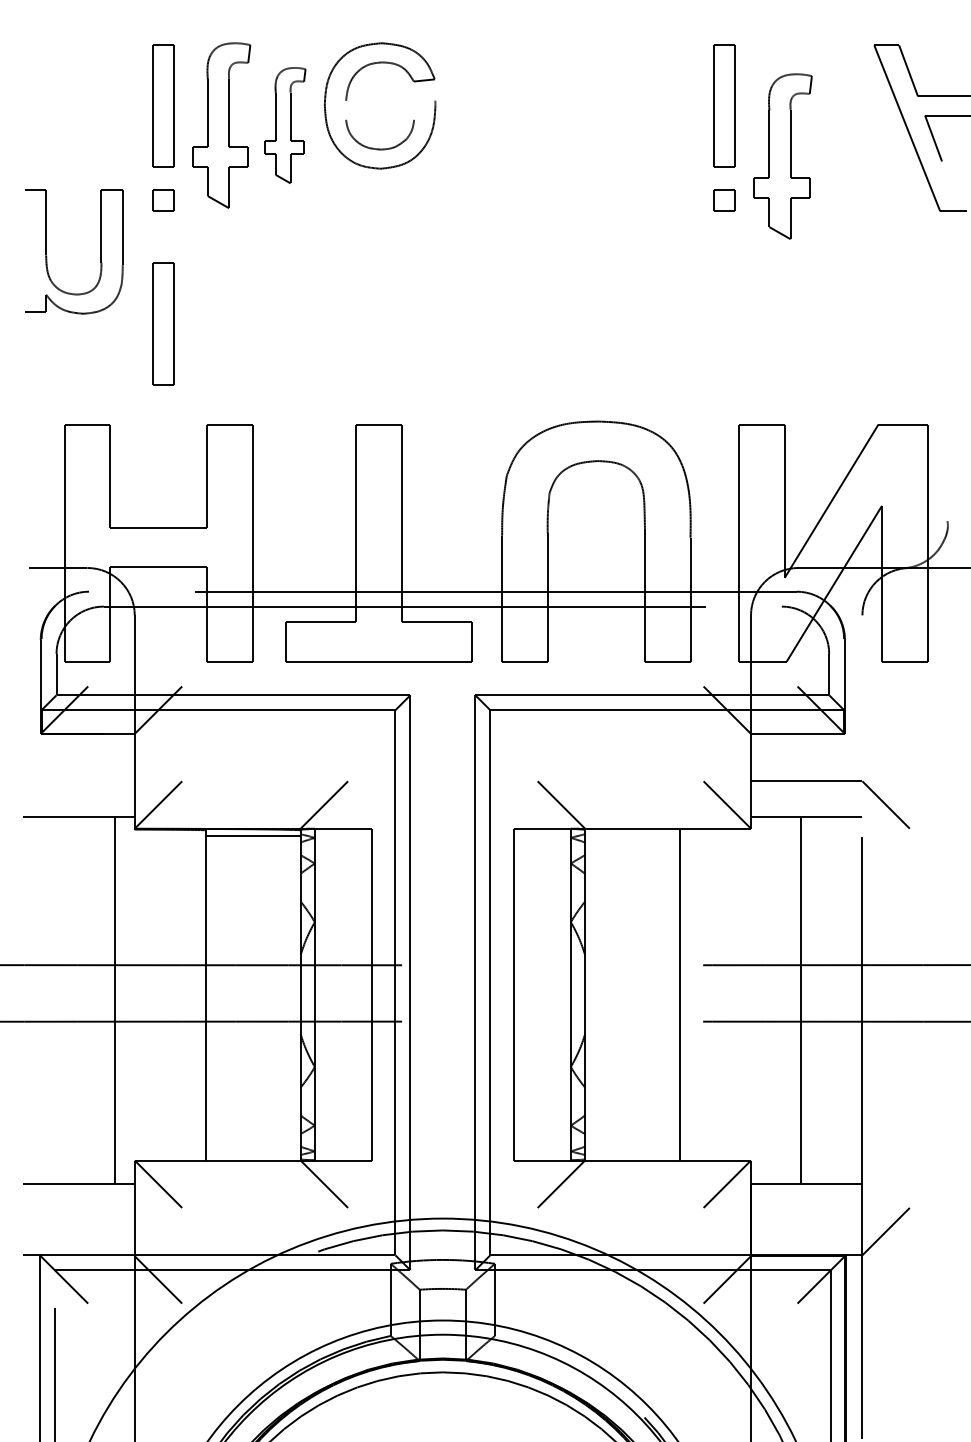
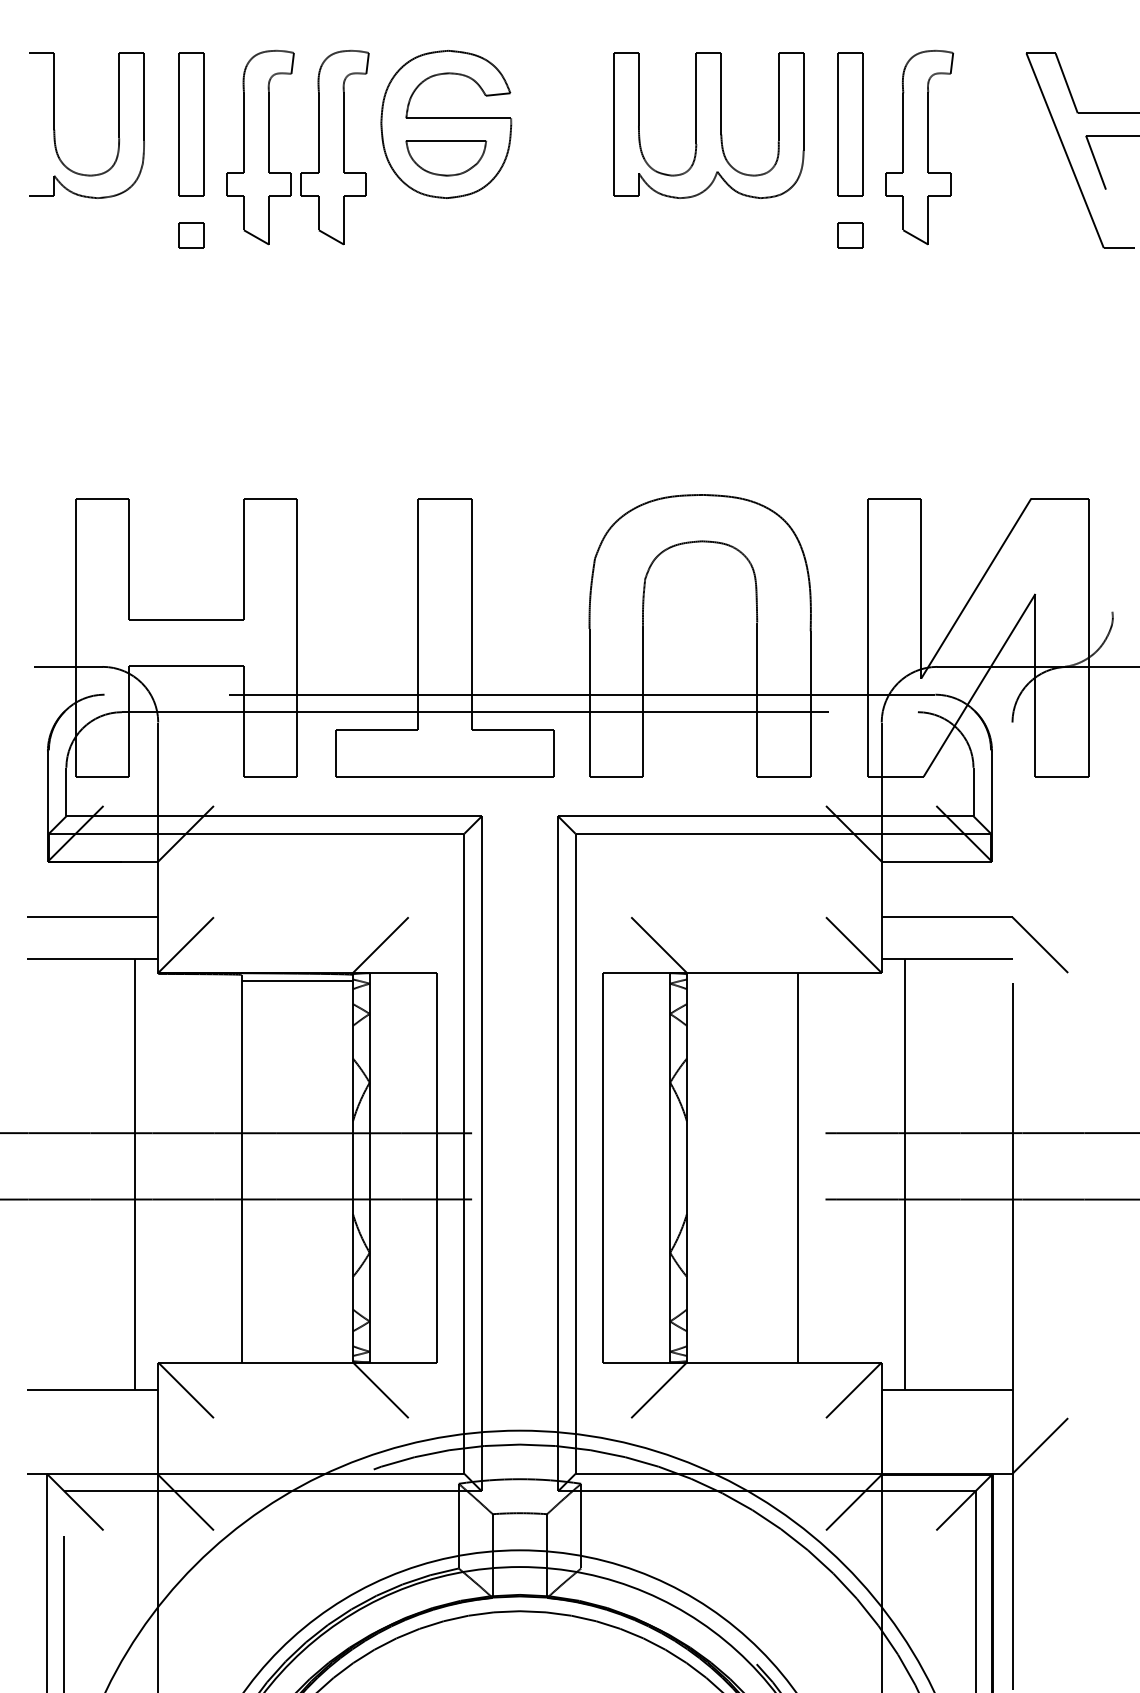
line: (390, 100) -> (458, 118), added
part: (603, 106) -> (708, 125), added
line: (380, 119) -> (446, 140), added
part: (285, 125) -> (335, 147), size x1.43
part: (782, 156) -> (918, 147), moved
part: (100, 251) -> (118, 125), moved
part: (163, 323) -> (191, 379), removed
line: (78, 781) -> (92, 917), added
line: (801, 1000) -> (905, 1174), moved

